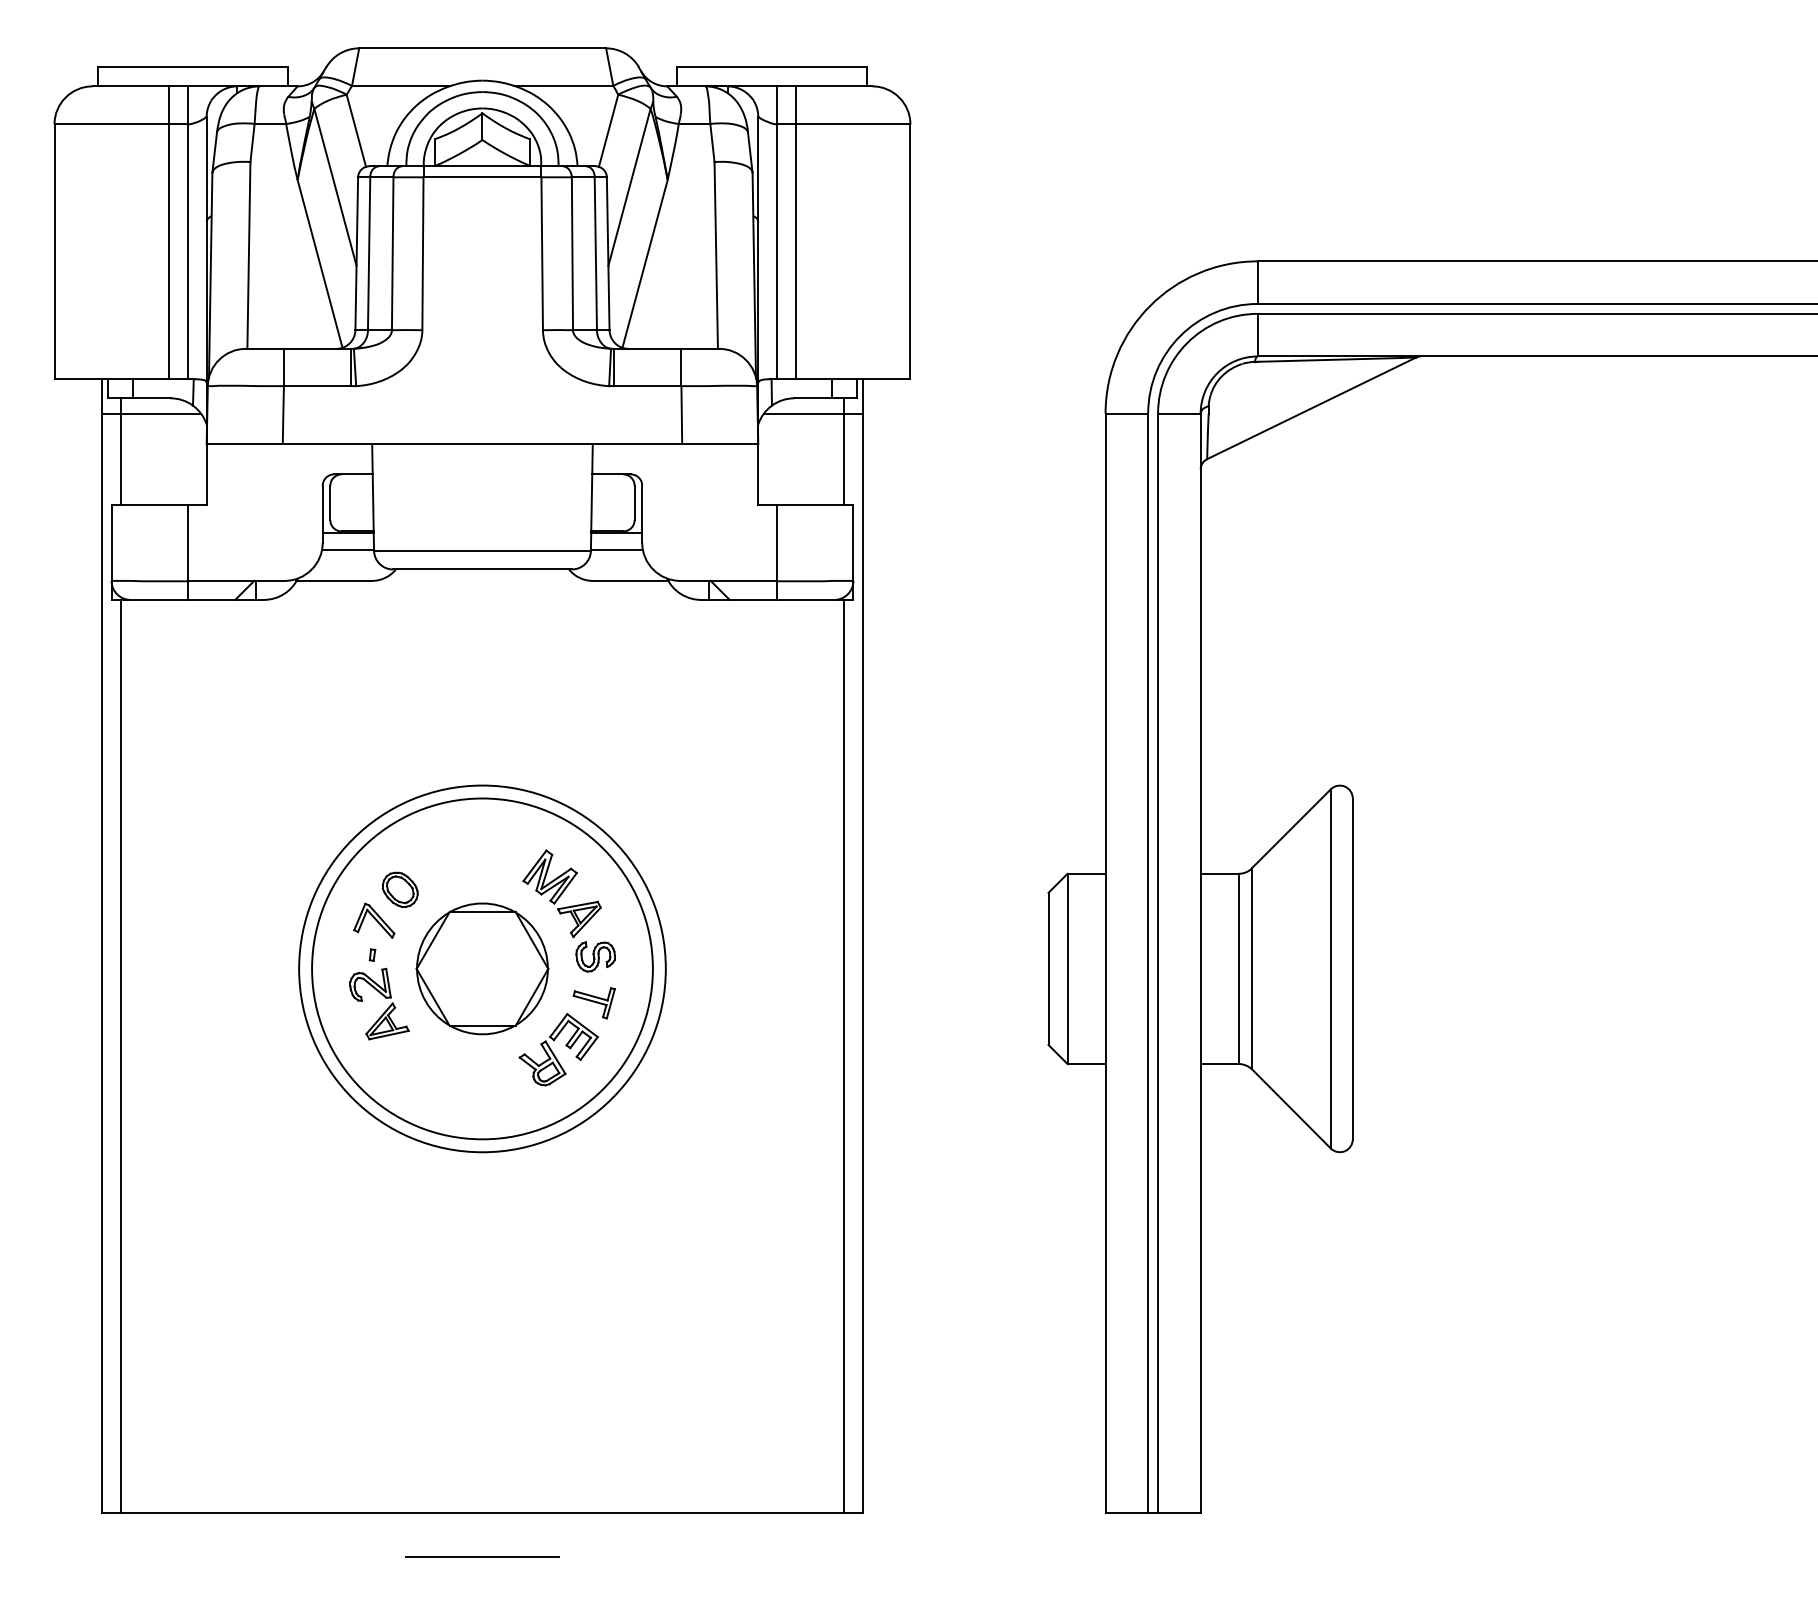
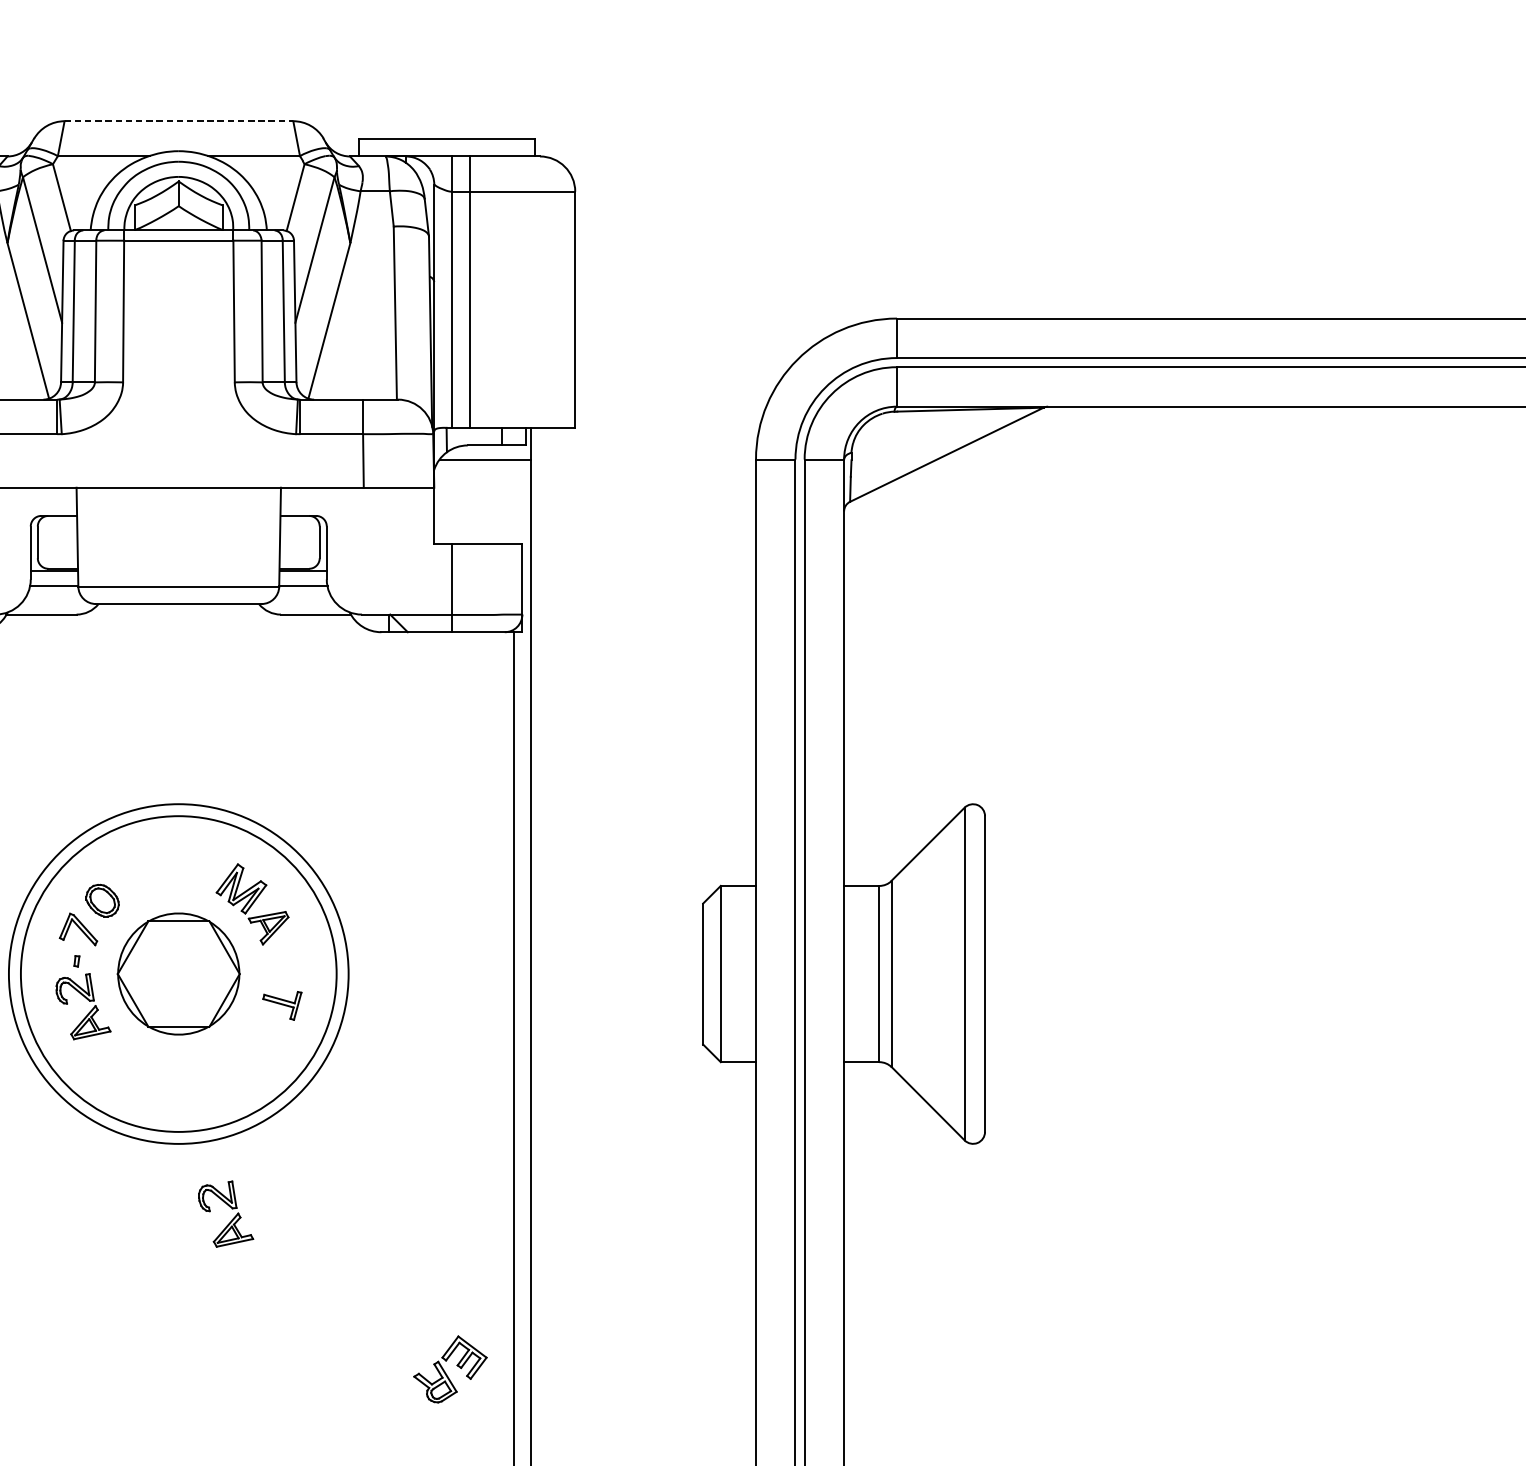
line: (483, 48) -> (179, 121), solid -> dashed
line: (843, 451) -> (513, 494), removed
part: (595, 956) -> (283, 962), removed
part: (558, 1049) -> (450, 1369), moved
part: (538, 1221) -> (230, 1208), added

